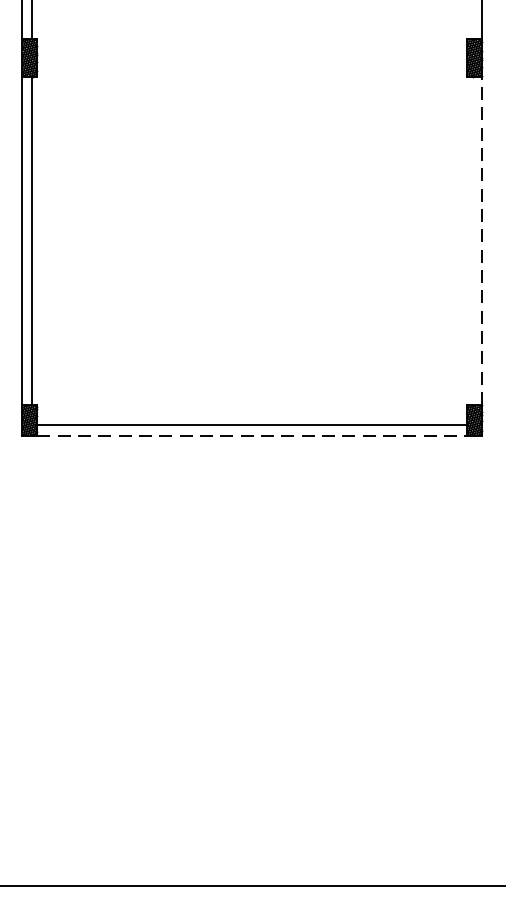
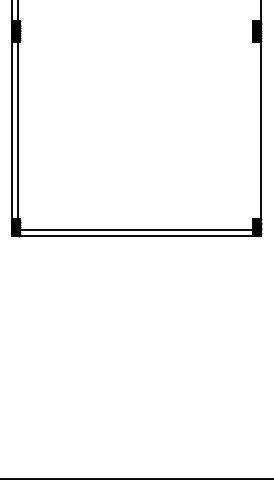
line: (483, 241) -> (261, 130), dashed -> solid
line: (253, 435) -> (137, 235), dashed -> solid

